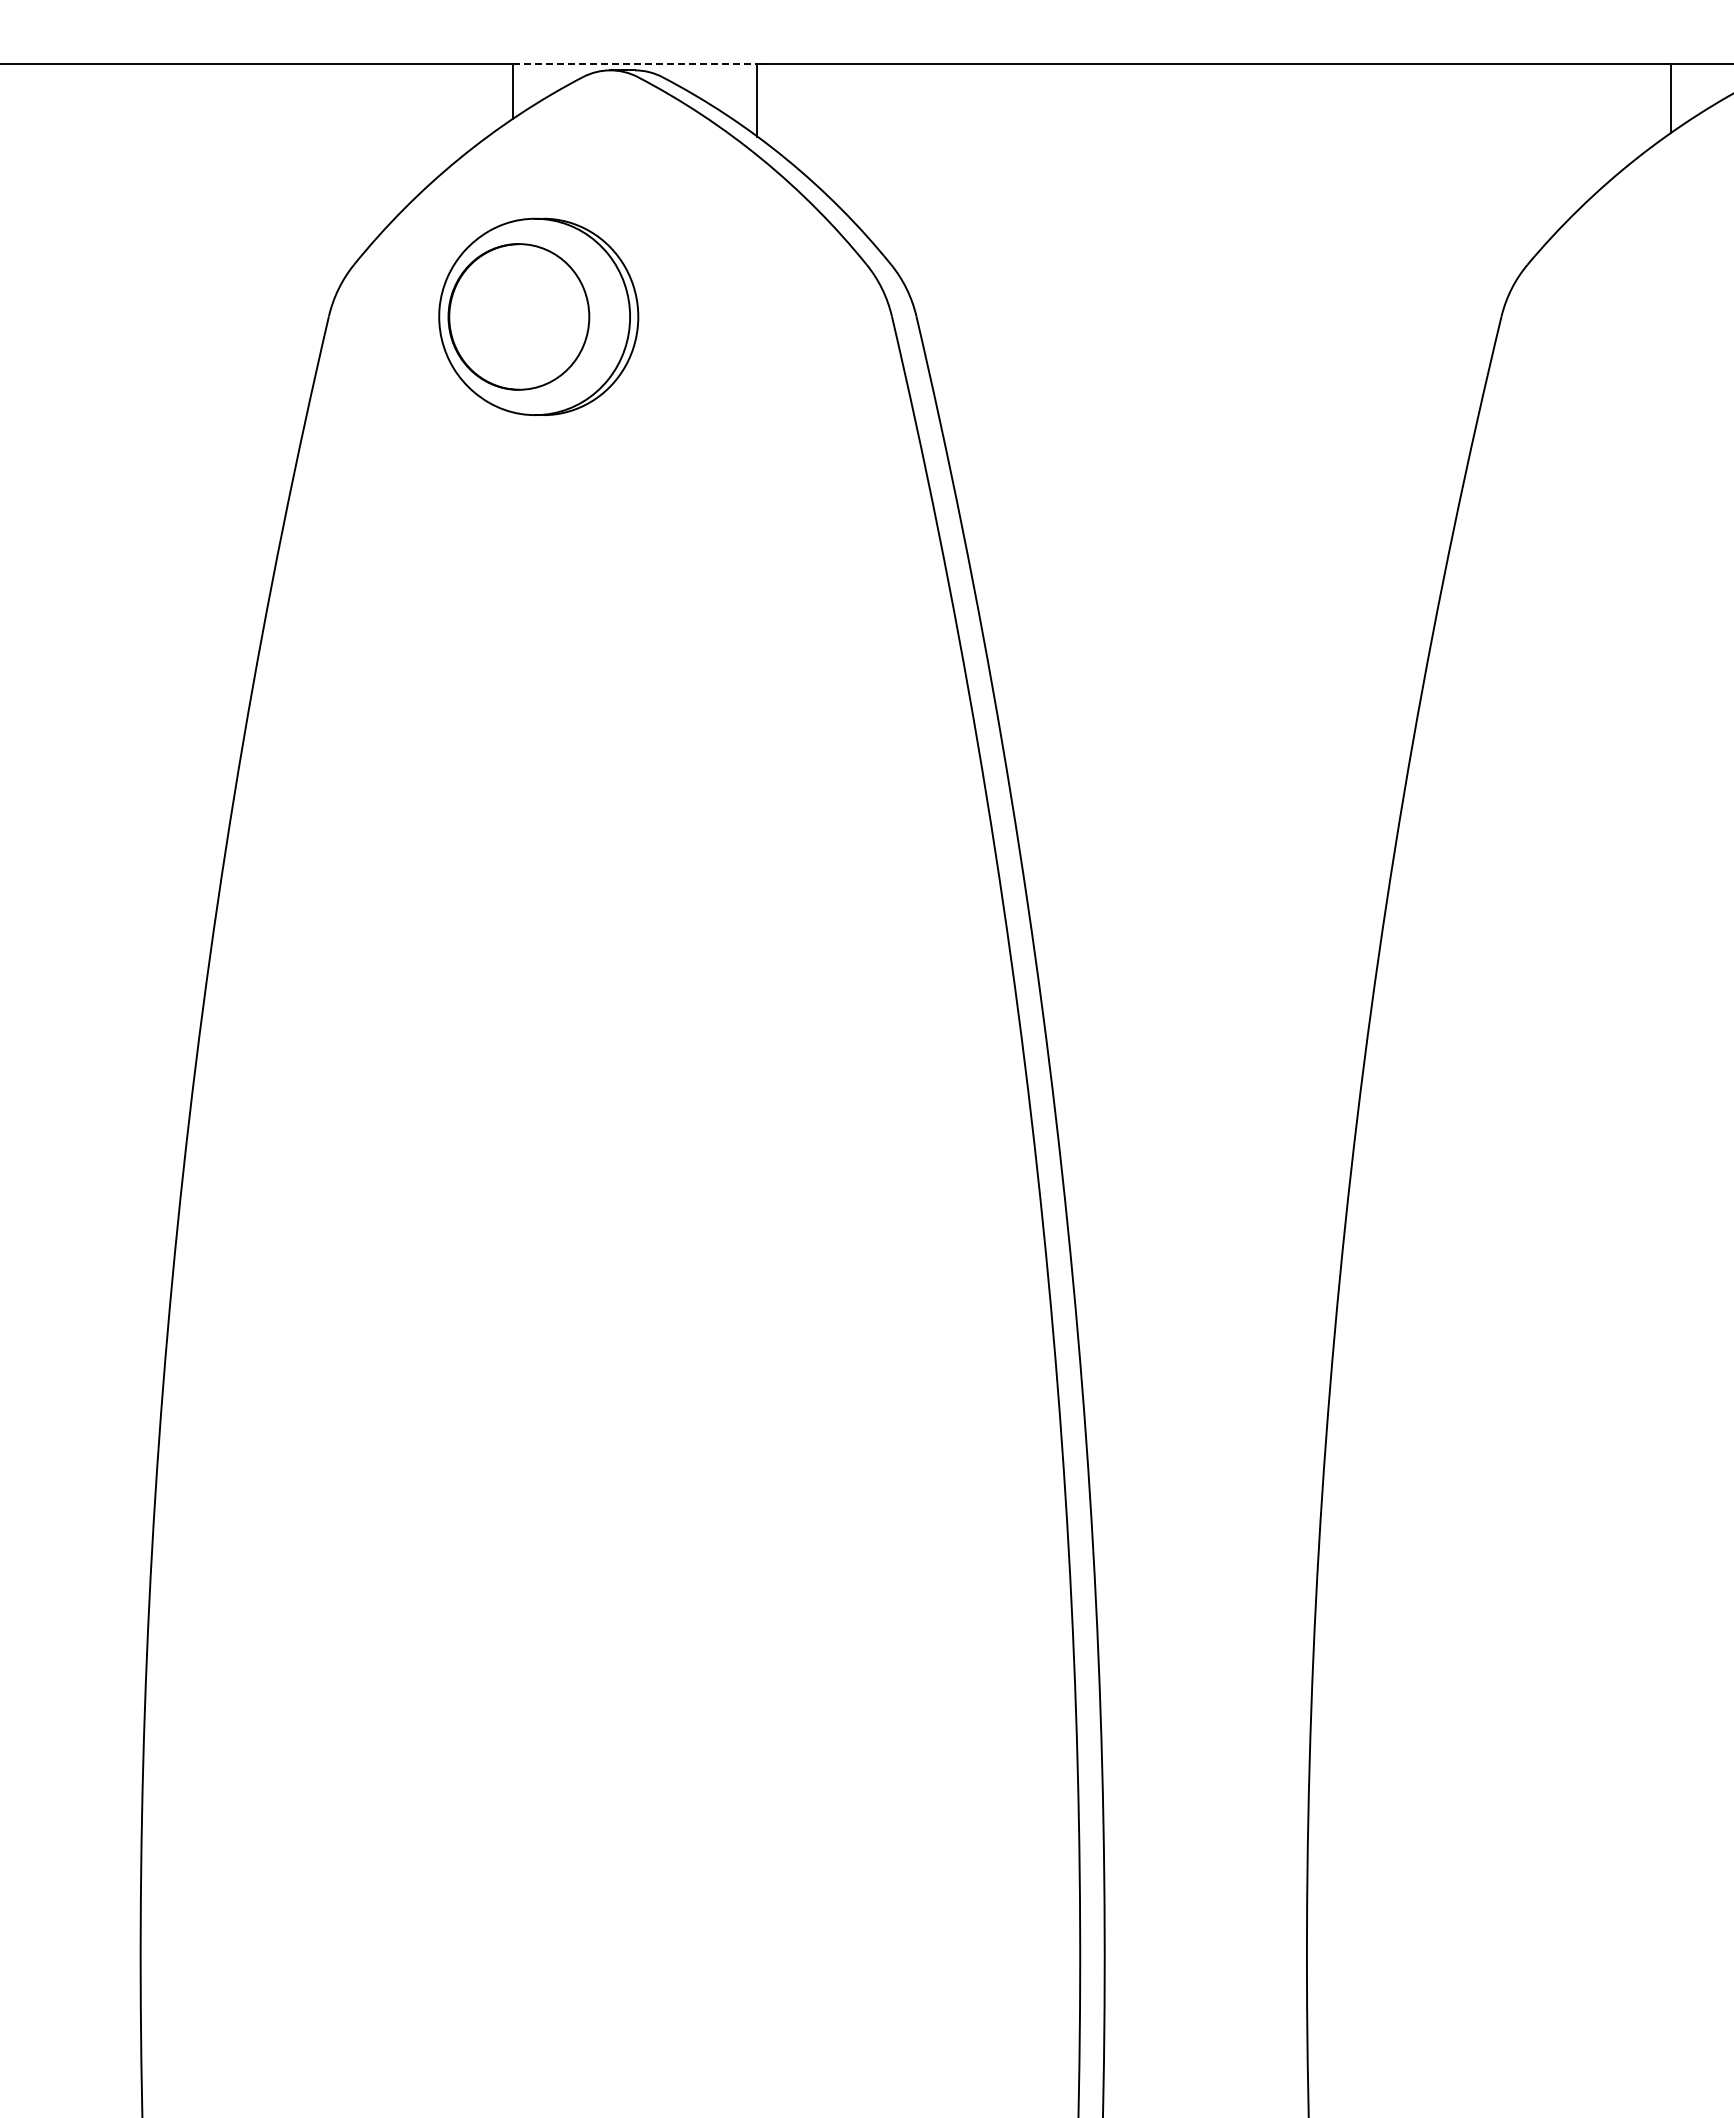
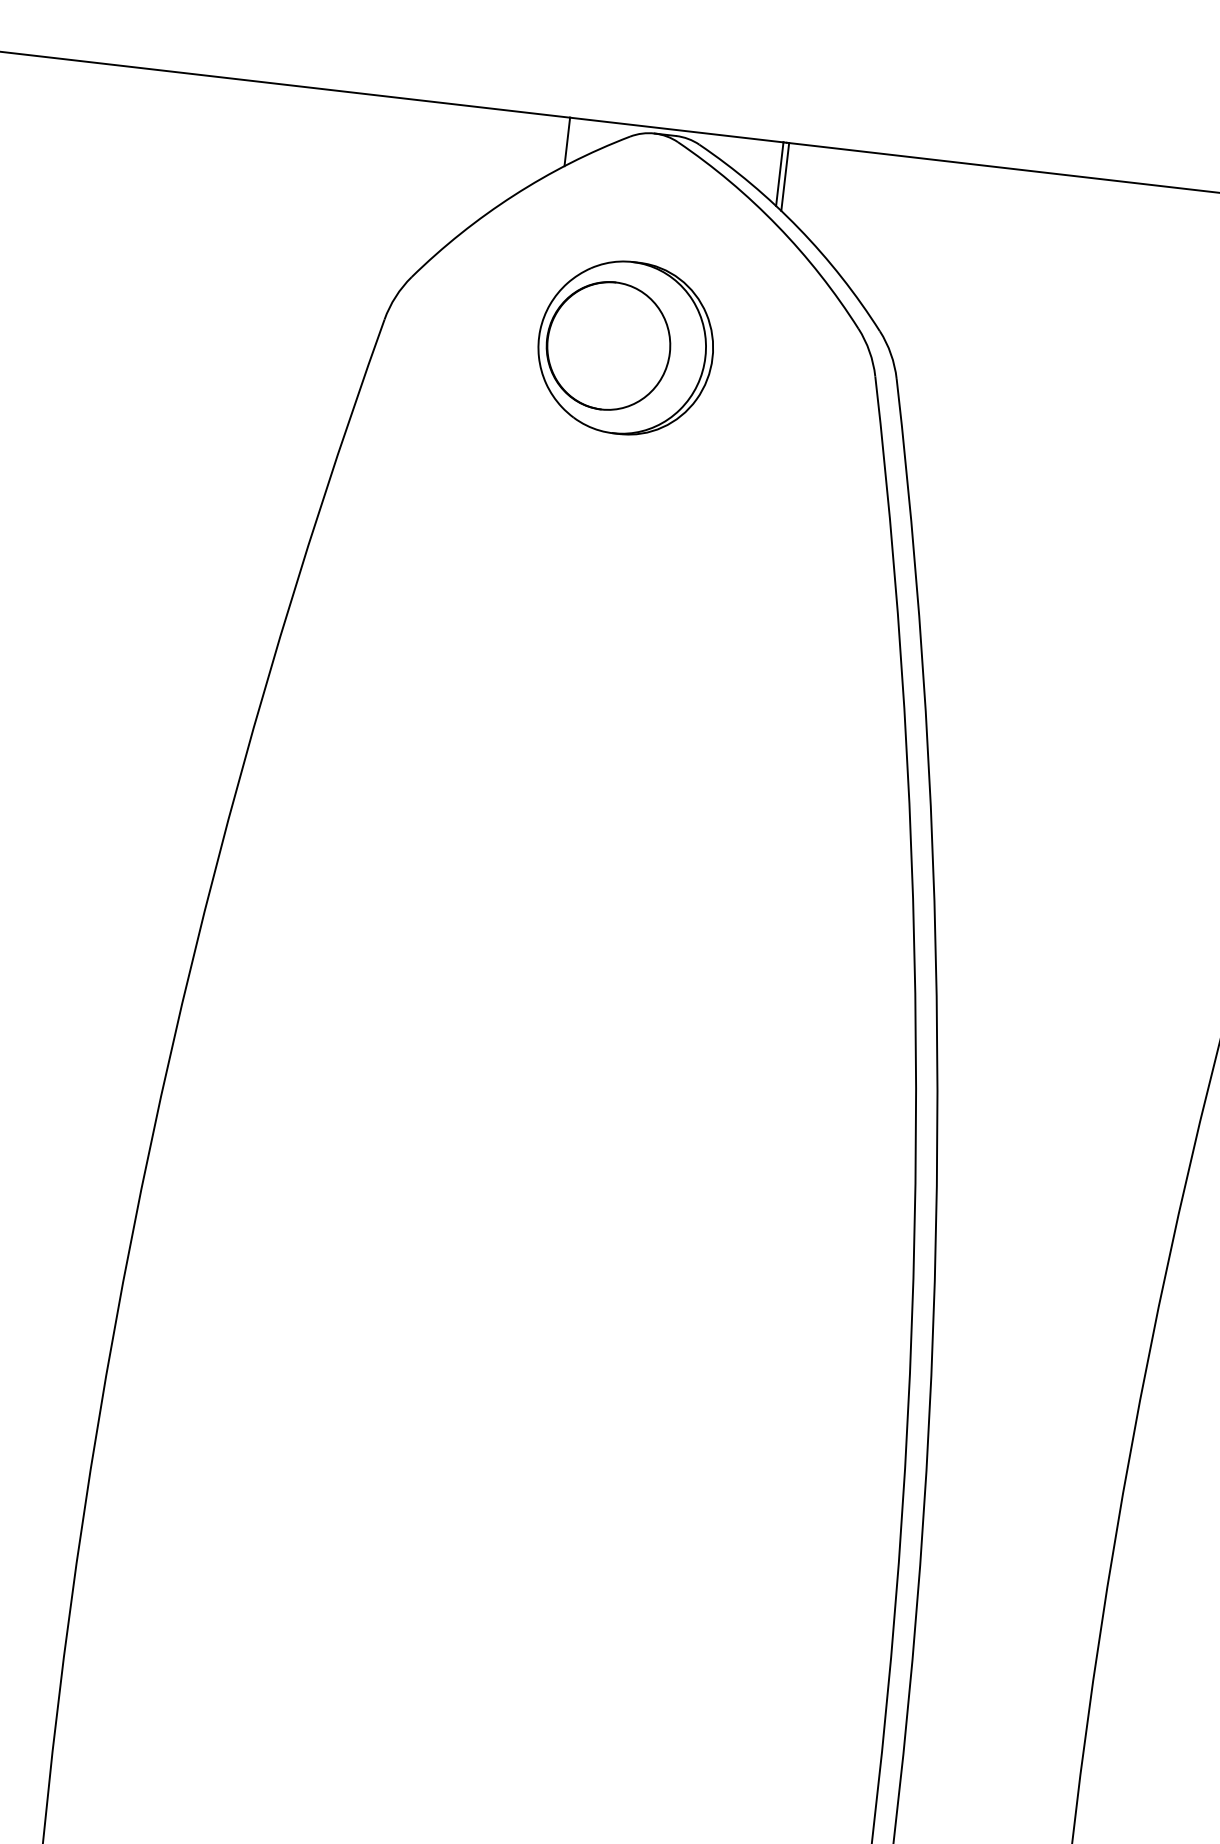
line: (635, 63) -> (677, 130), dashed -> solid
line: (763, 102) -> (784, 176), added
part: (538, 316) -> (625, 347), moved

